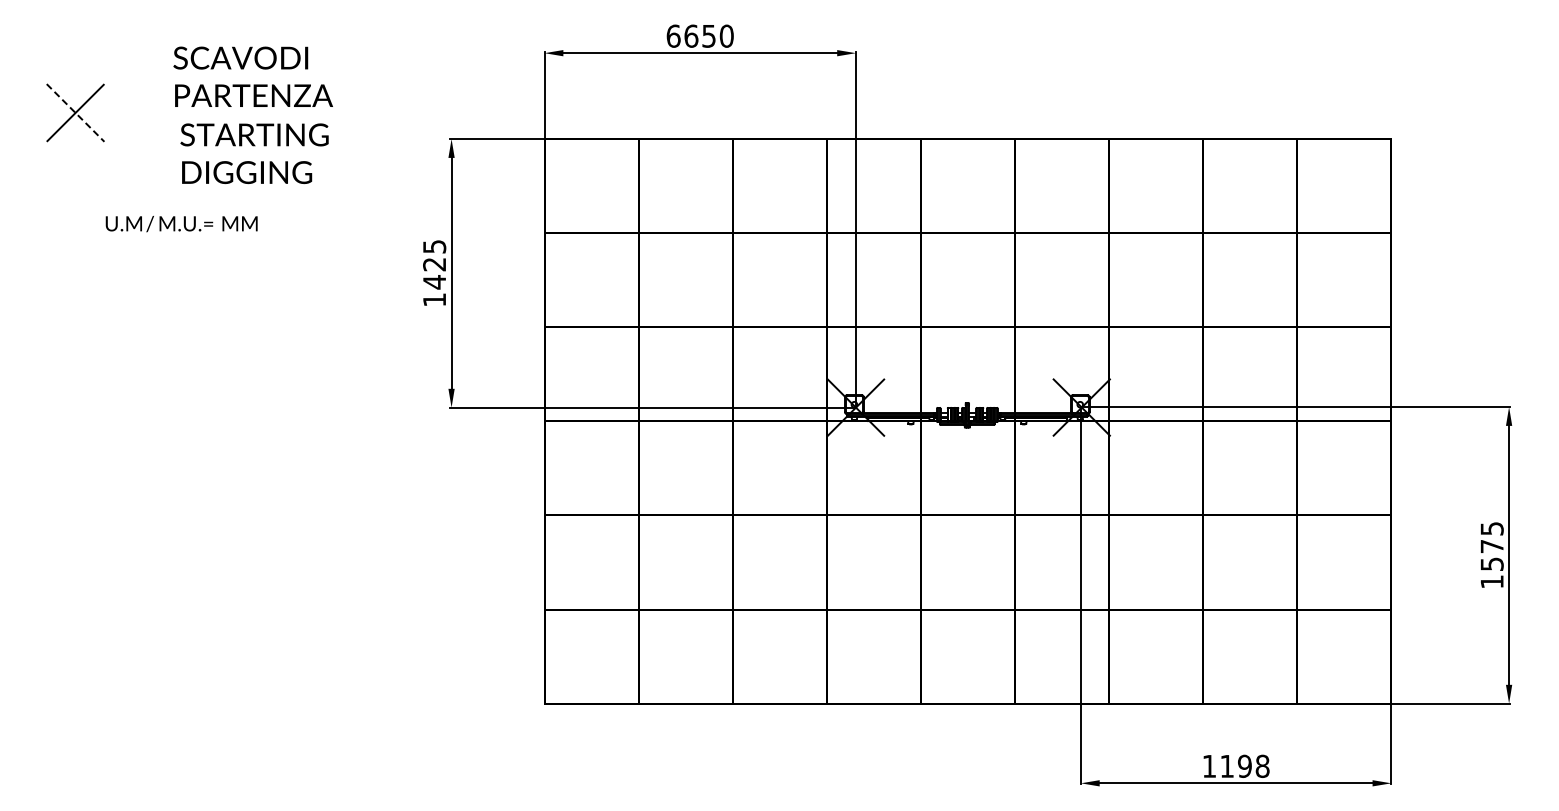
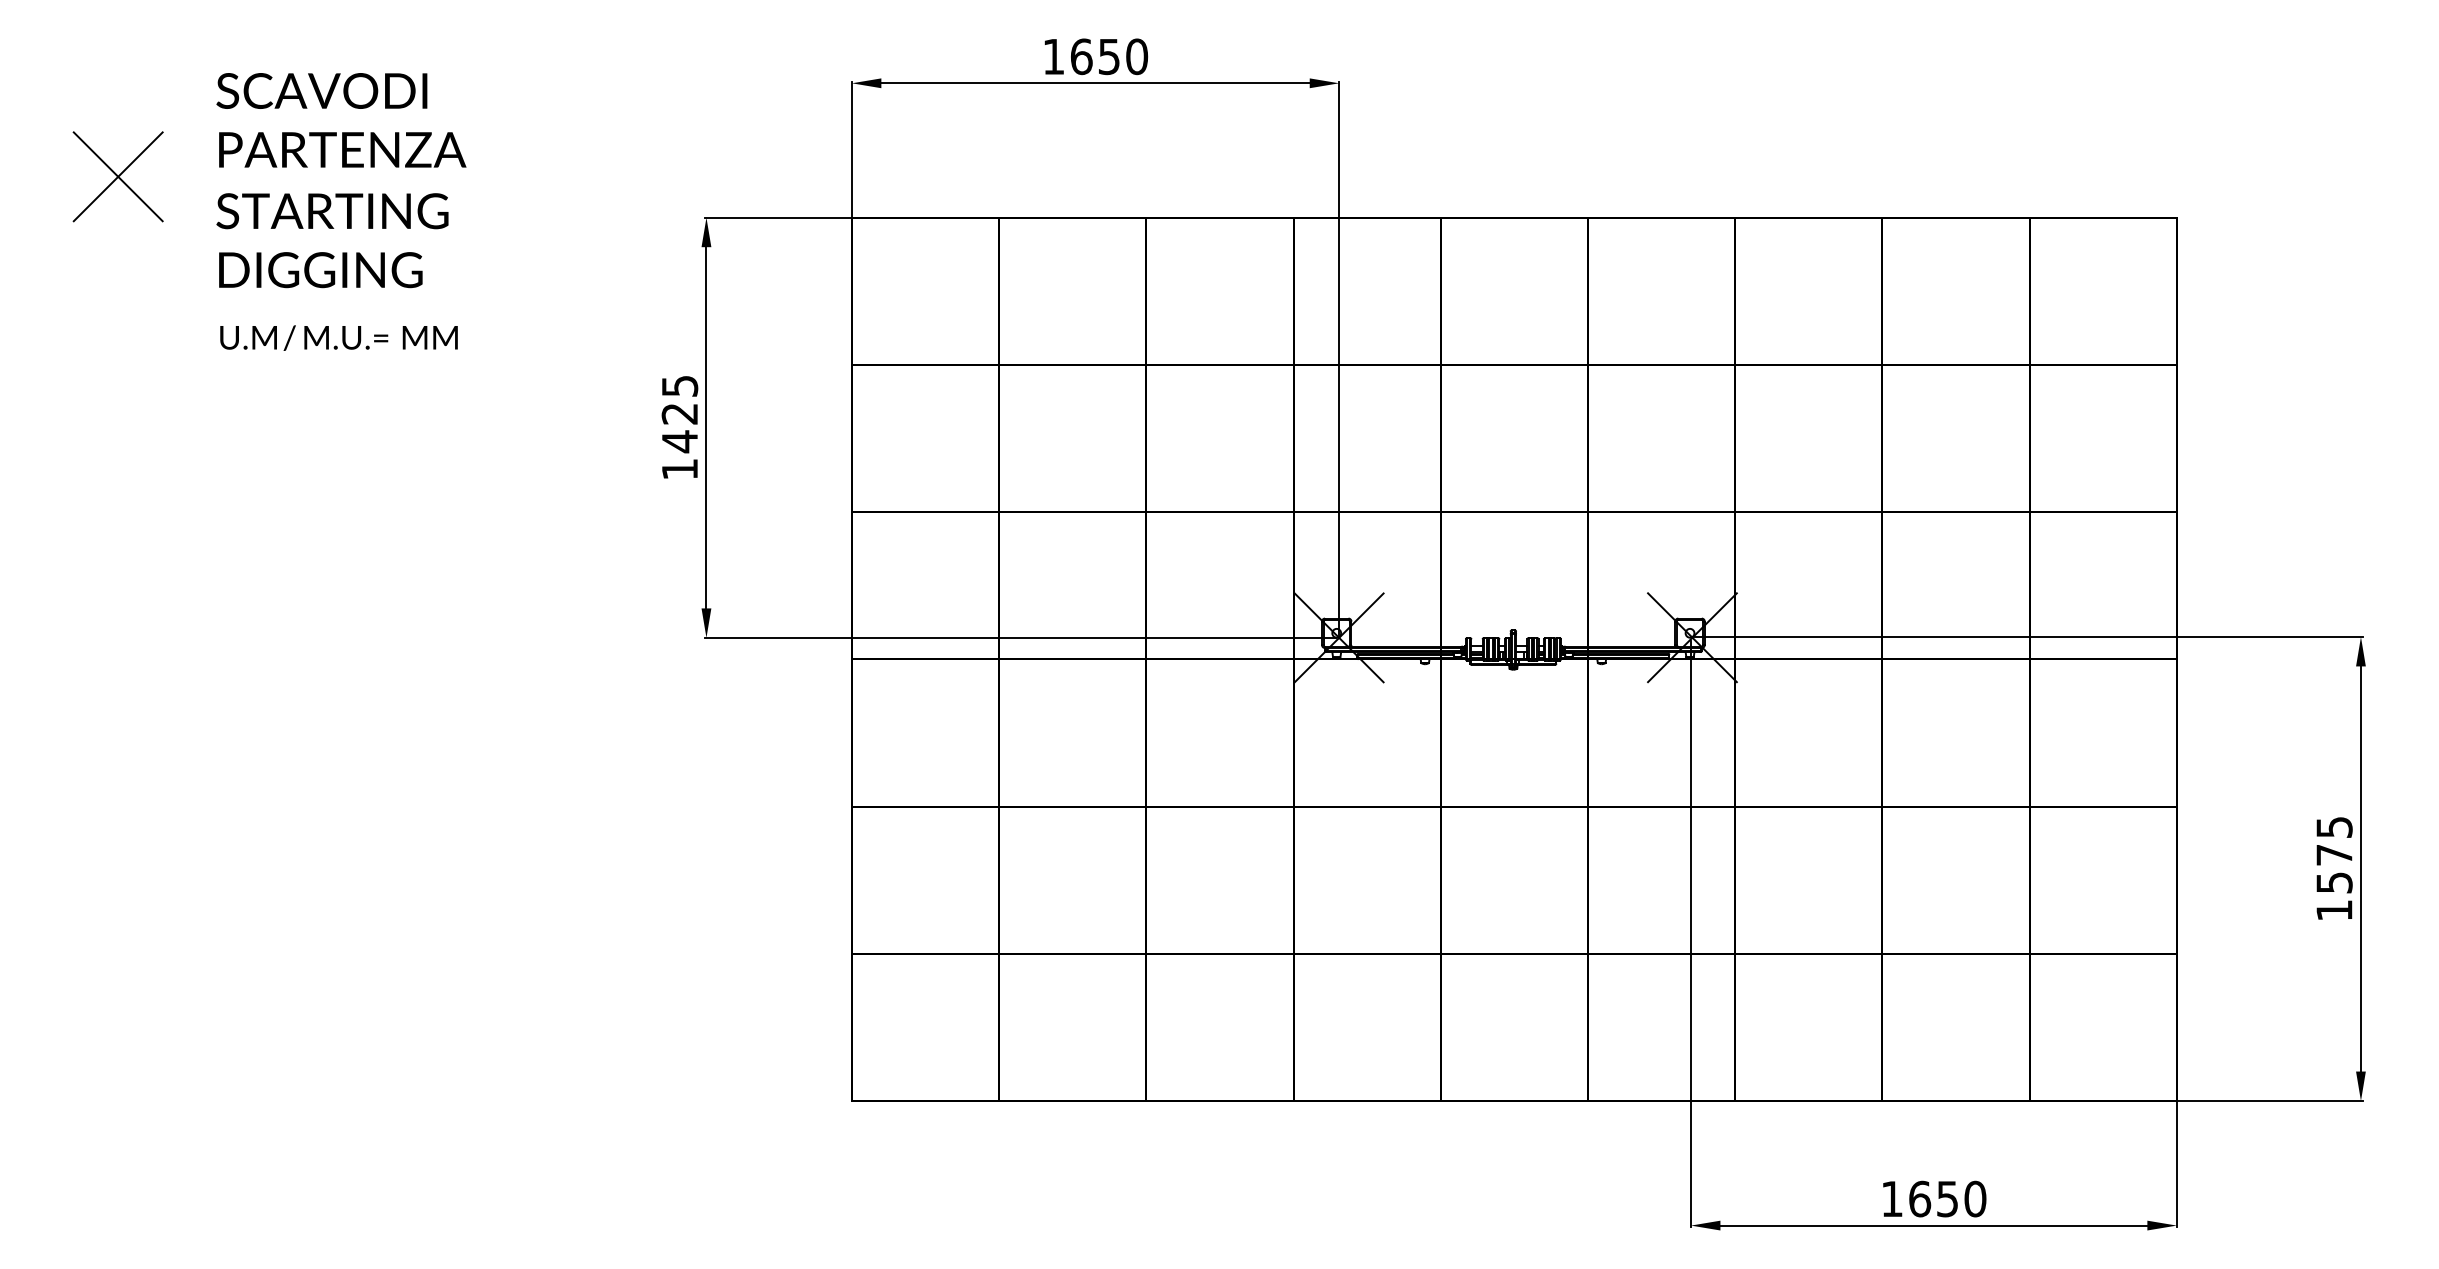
text: (673, 35) -> (1053, 55), 6650 -> 1650
text: (252, 76) -> (340, 119), moved
line: (75, 112) -> (118, 176), dashed -> solid
text: (254, 153) -> (332, 240), moved
text: (181, 224) -> (338, 338), moved
text: (1244, 765) -> (1946, 1197), 1198 -> 1650

